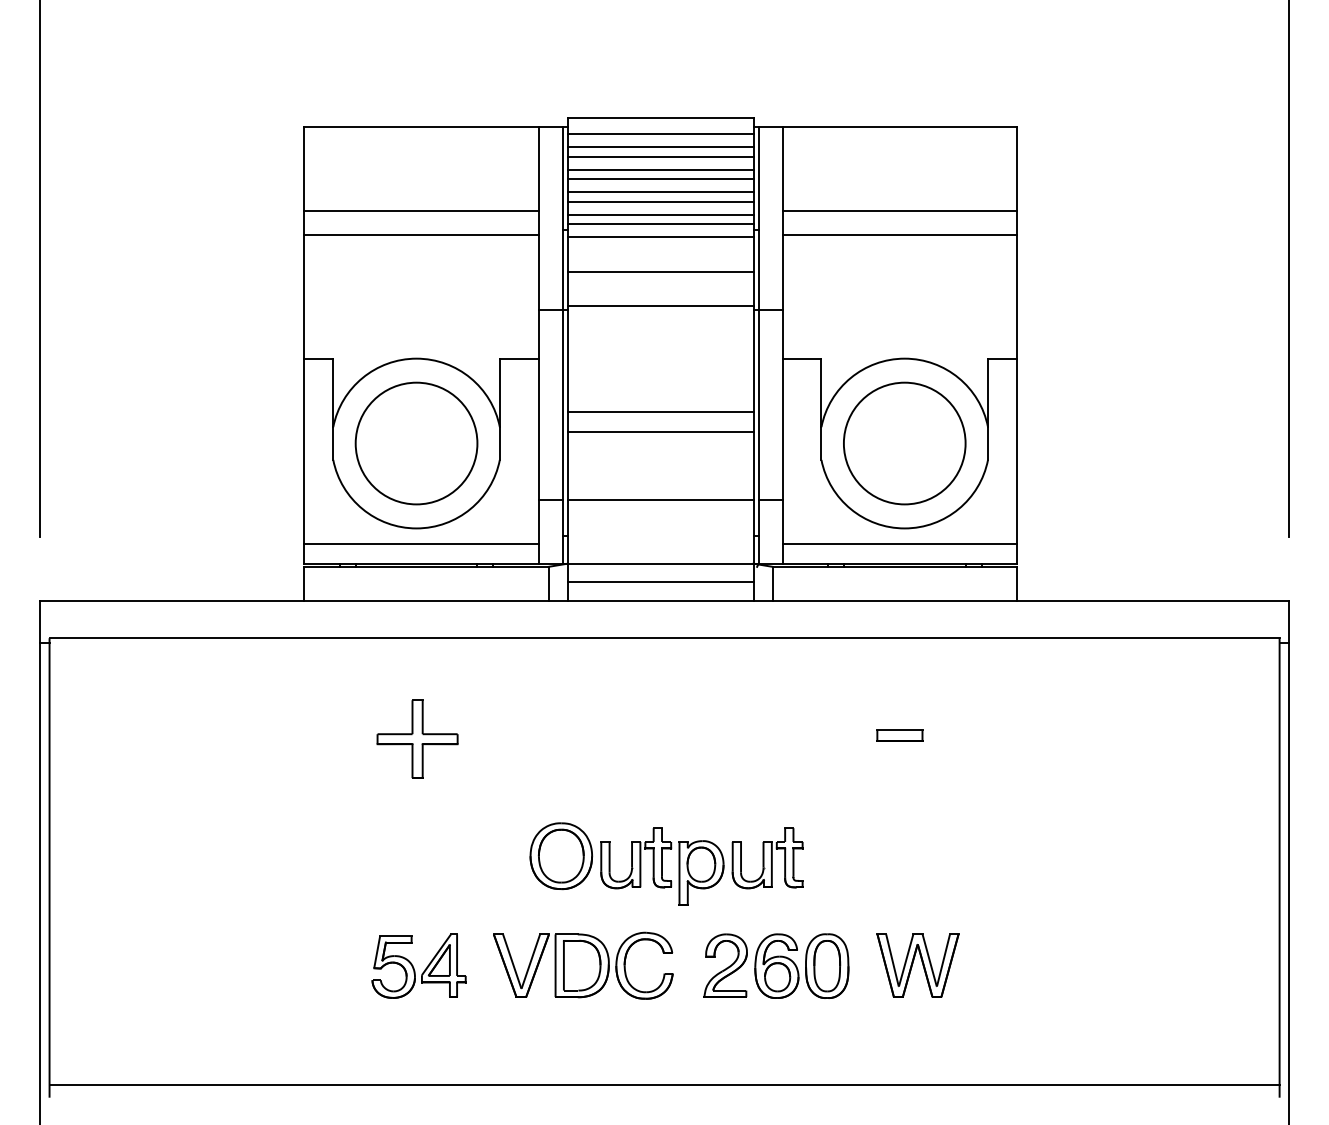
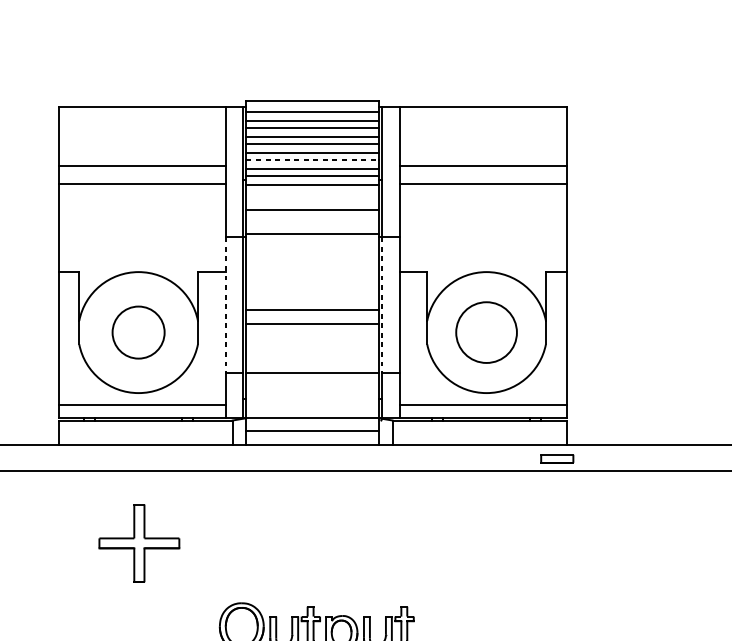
line: (660, 201) -> (312, 160), solid -> dashed
line: (538, 404) -> (225, 304), solid -> dashed
line: (758, 404) -> (382, 304), solid -> dashed
circle: (416, 443) -> (138, 332), size x0.6
circle: (904, 443) -> (486, 332), size x0.7
part: (899, 735) -> (556, 458), moved
part: (417, 738) -> (139, 542), size x1.4

